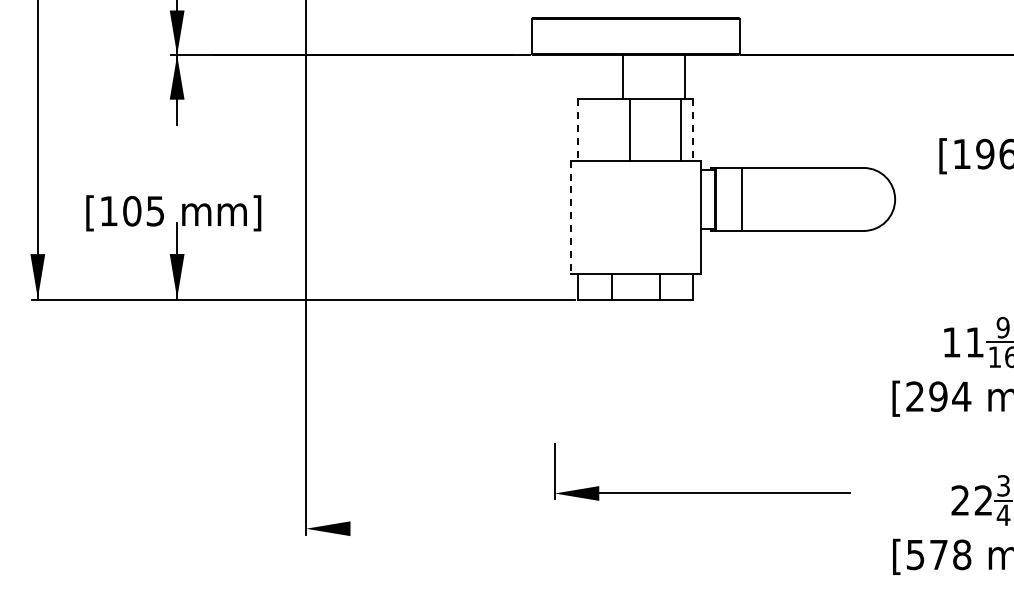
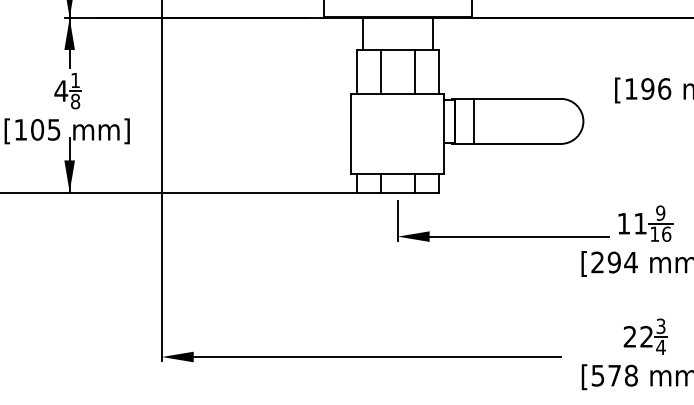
line: (622, 76) -> (362, 33), moved
line: (630, 129) -> (381, 71), moved
line: (680, 129) -> (414, 71), moved
line: (578, 130) -> (356, 72), dashed -> solid
line: (693, 130) -> (439, 72), dashed -> solid
part: (174, 156) -> (67, 90), added
line: (570, 217) -> (351, 134), dashed -> solid
part: (702, 492) -> (503, 235), moved
line: (606, 528) -> (376, 356), added

